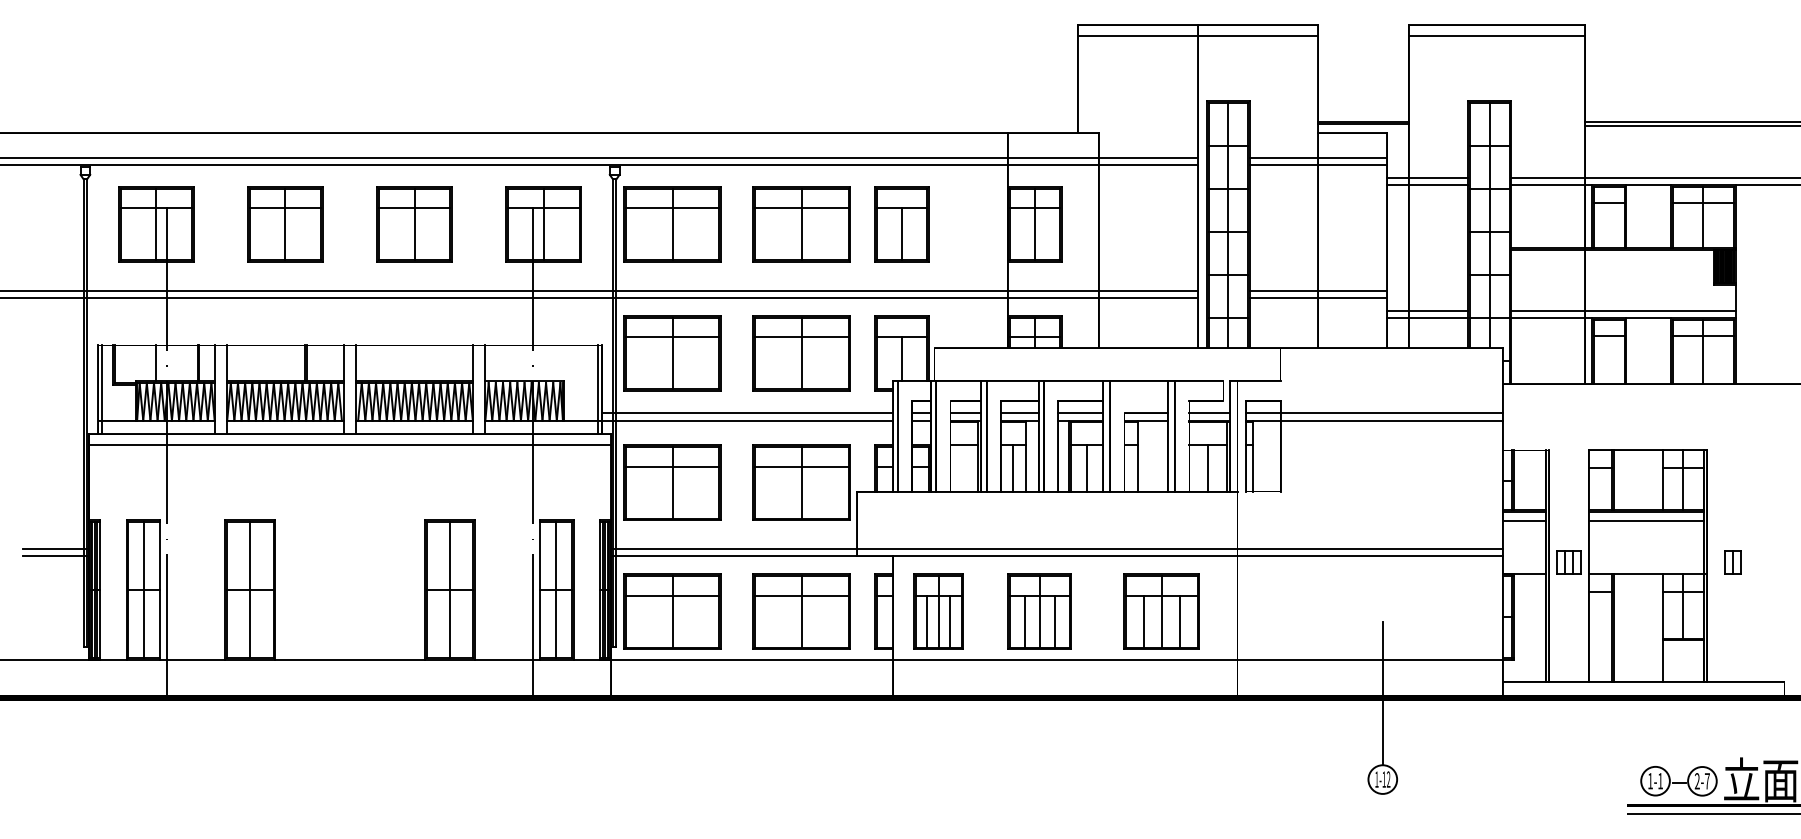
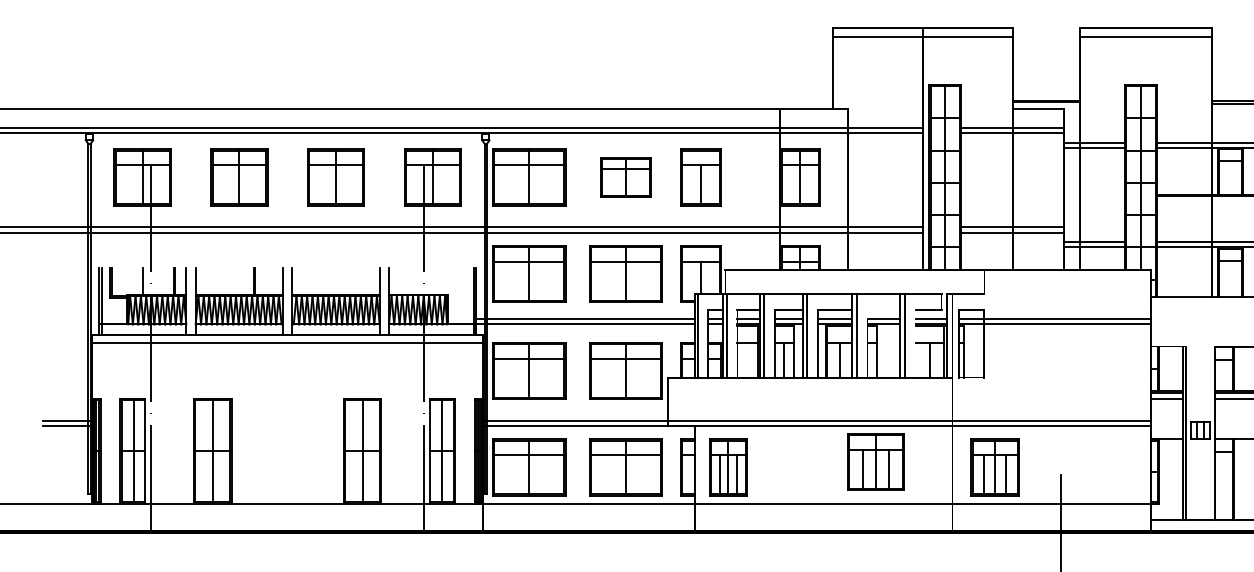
part: (801, 224) -> (625, 177), size x0.7
part: (1039, 611) -> (994, 467), moved
part: (1161, 611) -> (875, 462), moved

